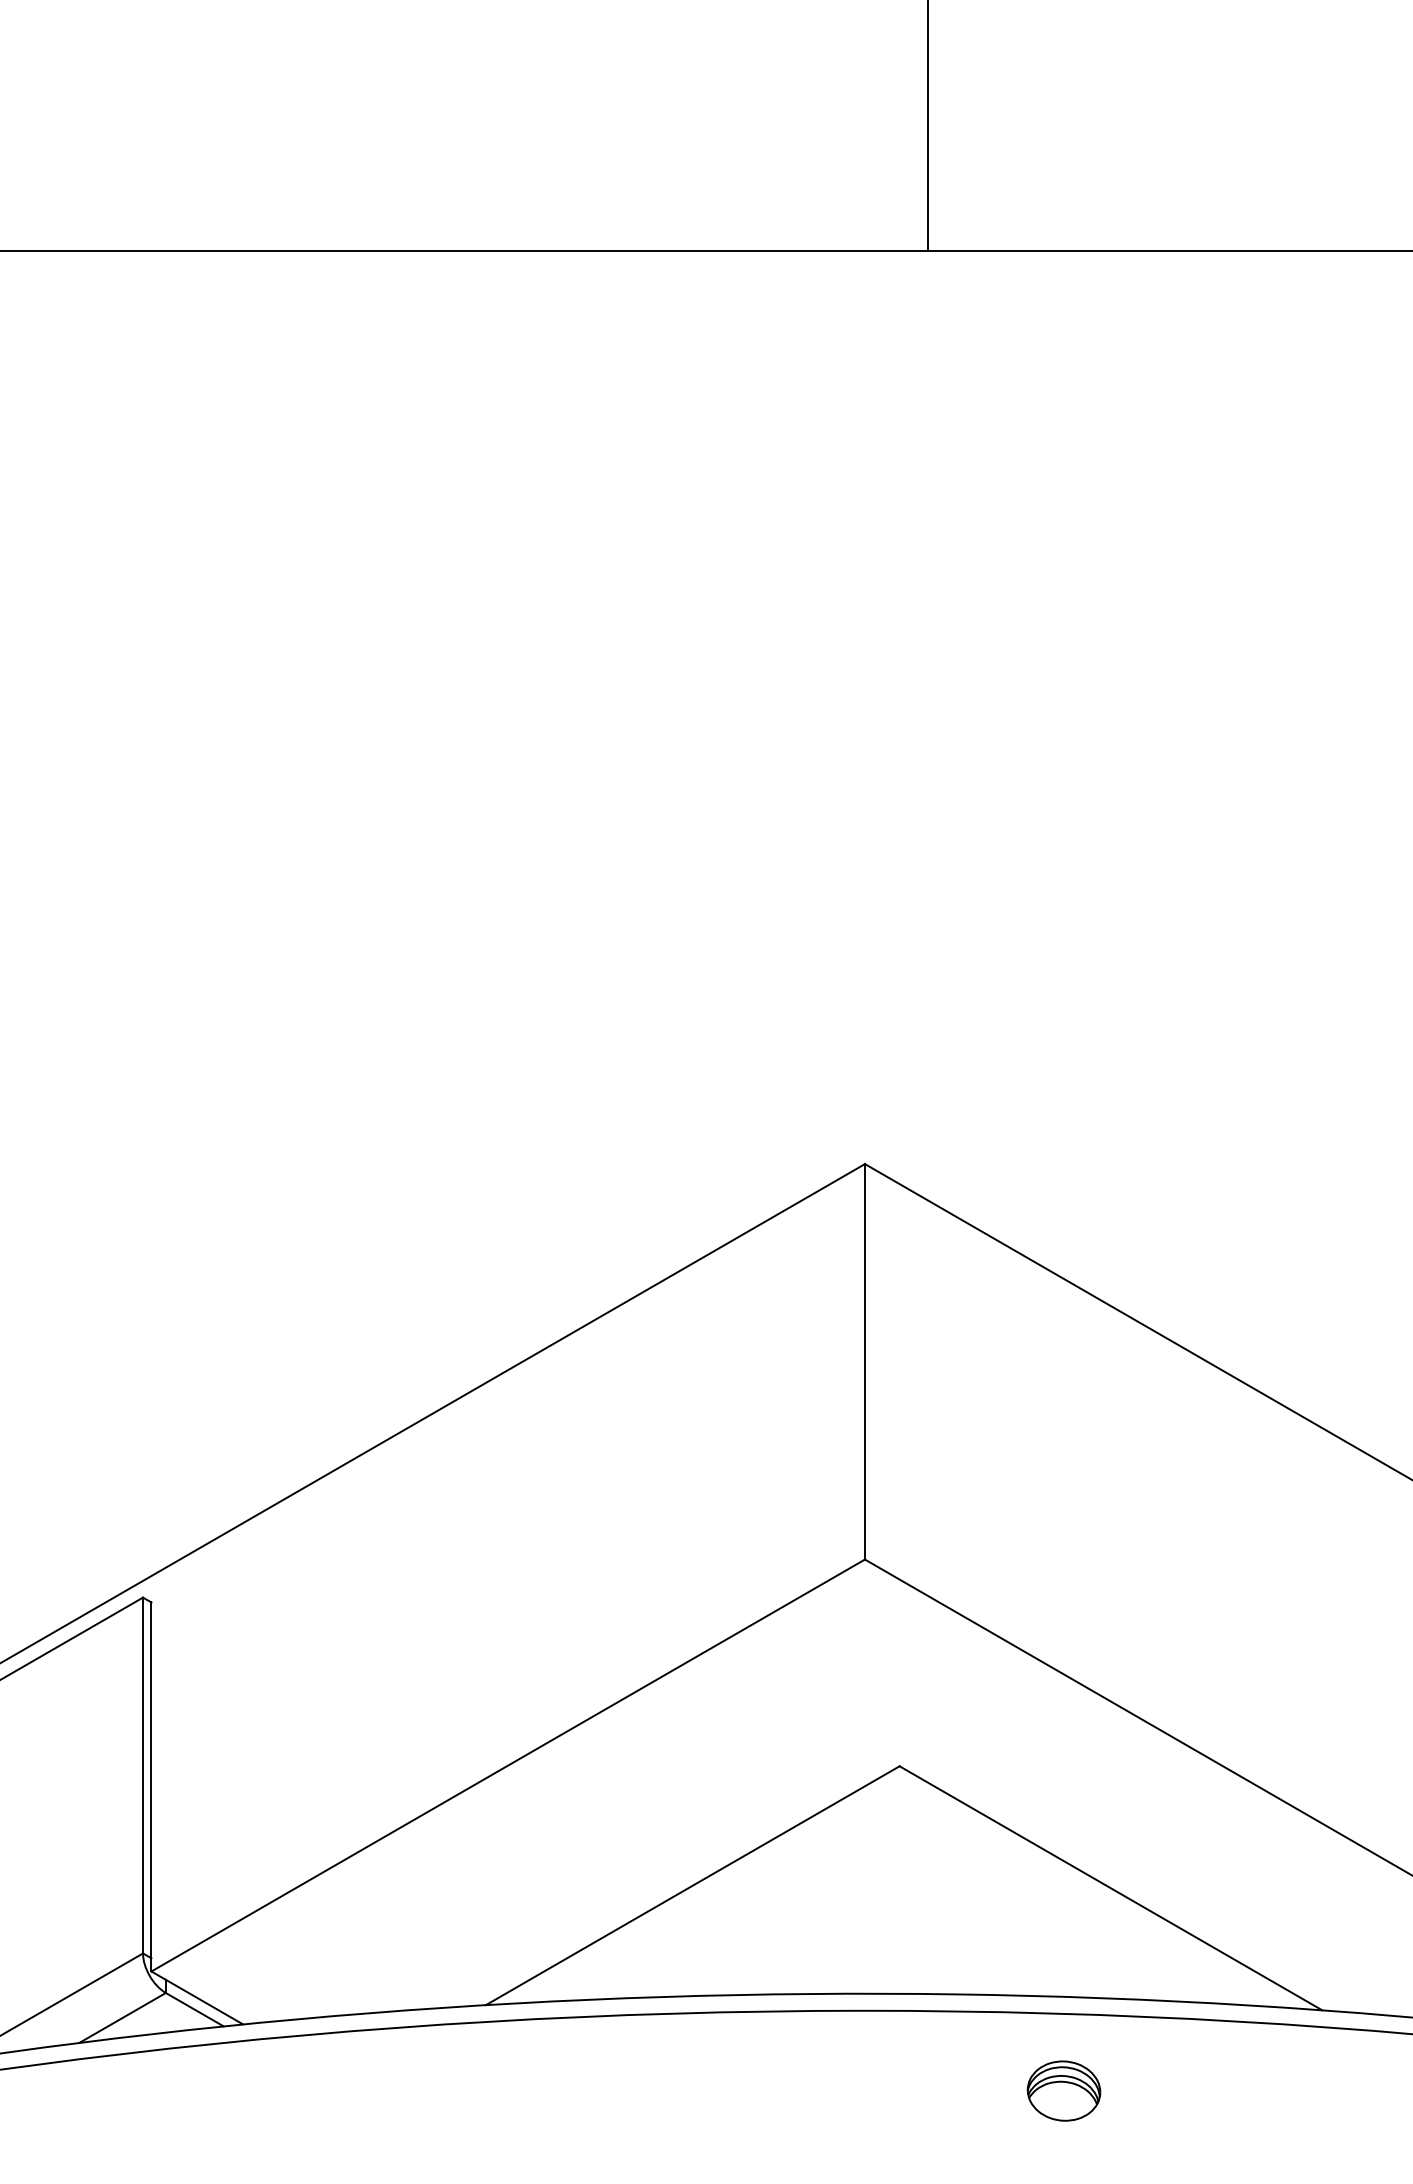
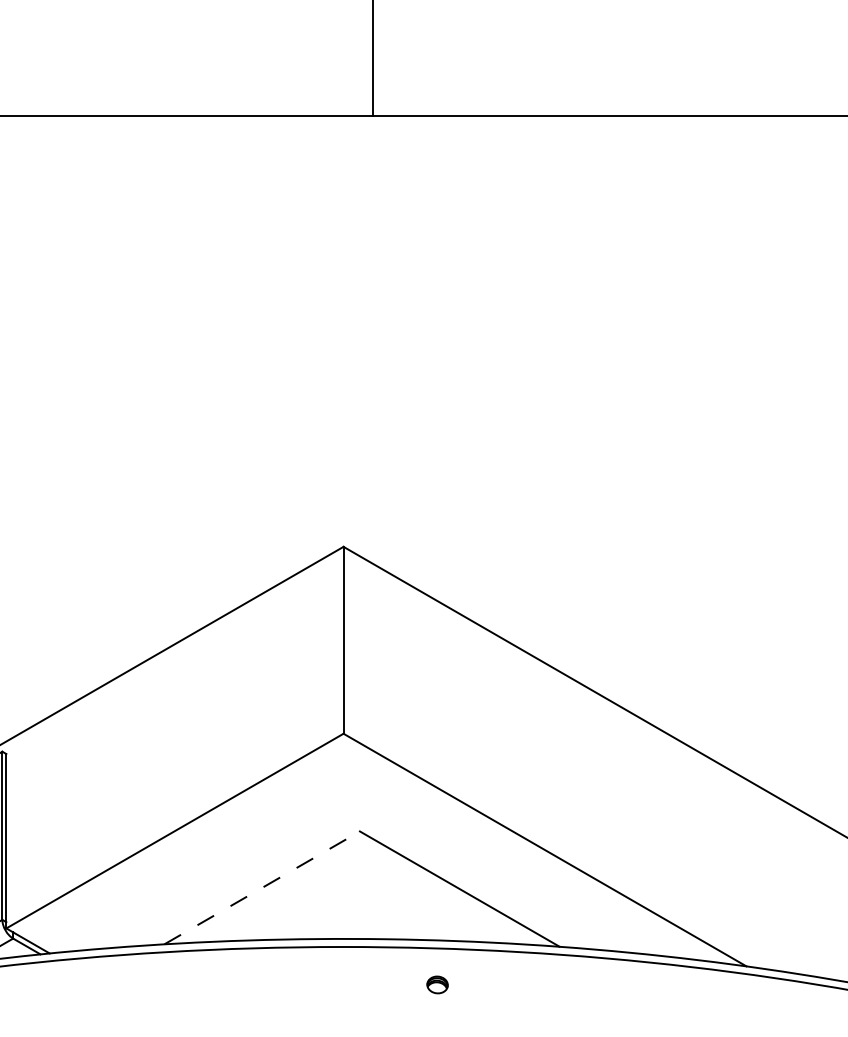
line: (693, 1884) -> (262, 887), solid -> dashed
part: (1063, 2090) -> (437, 984), size x0.6

